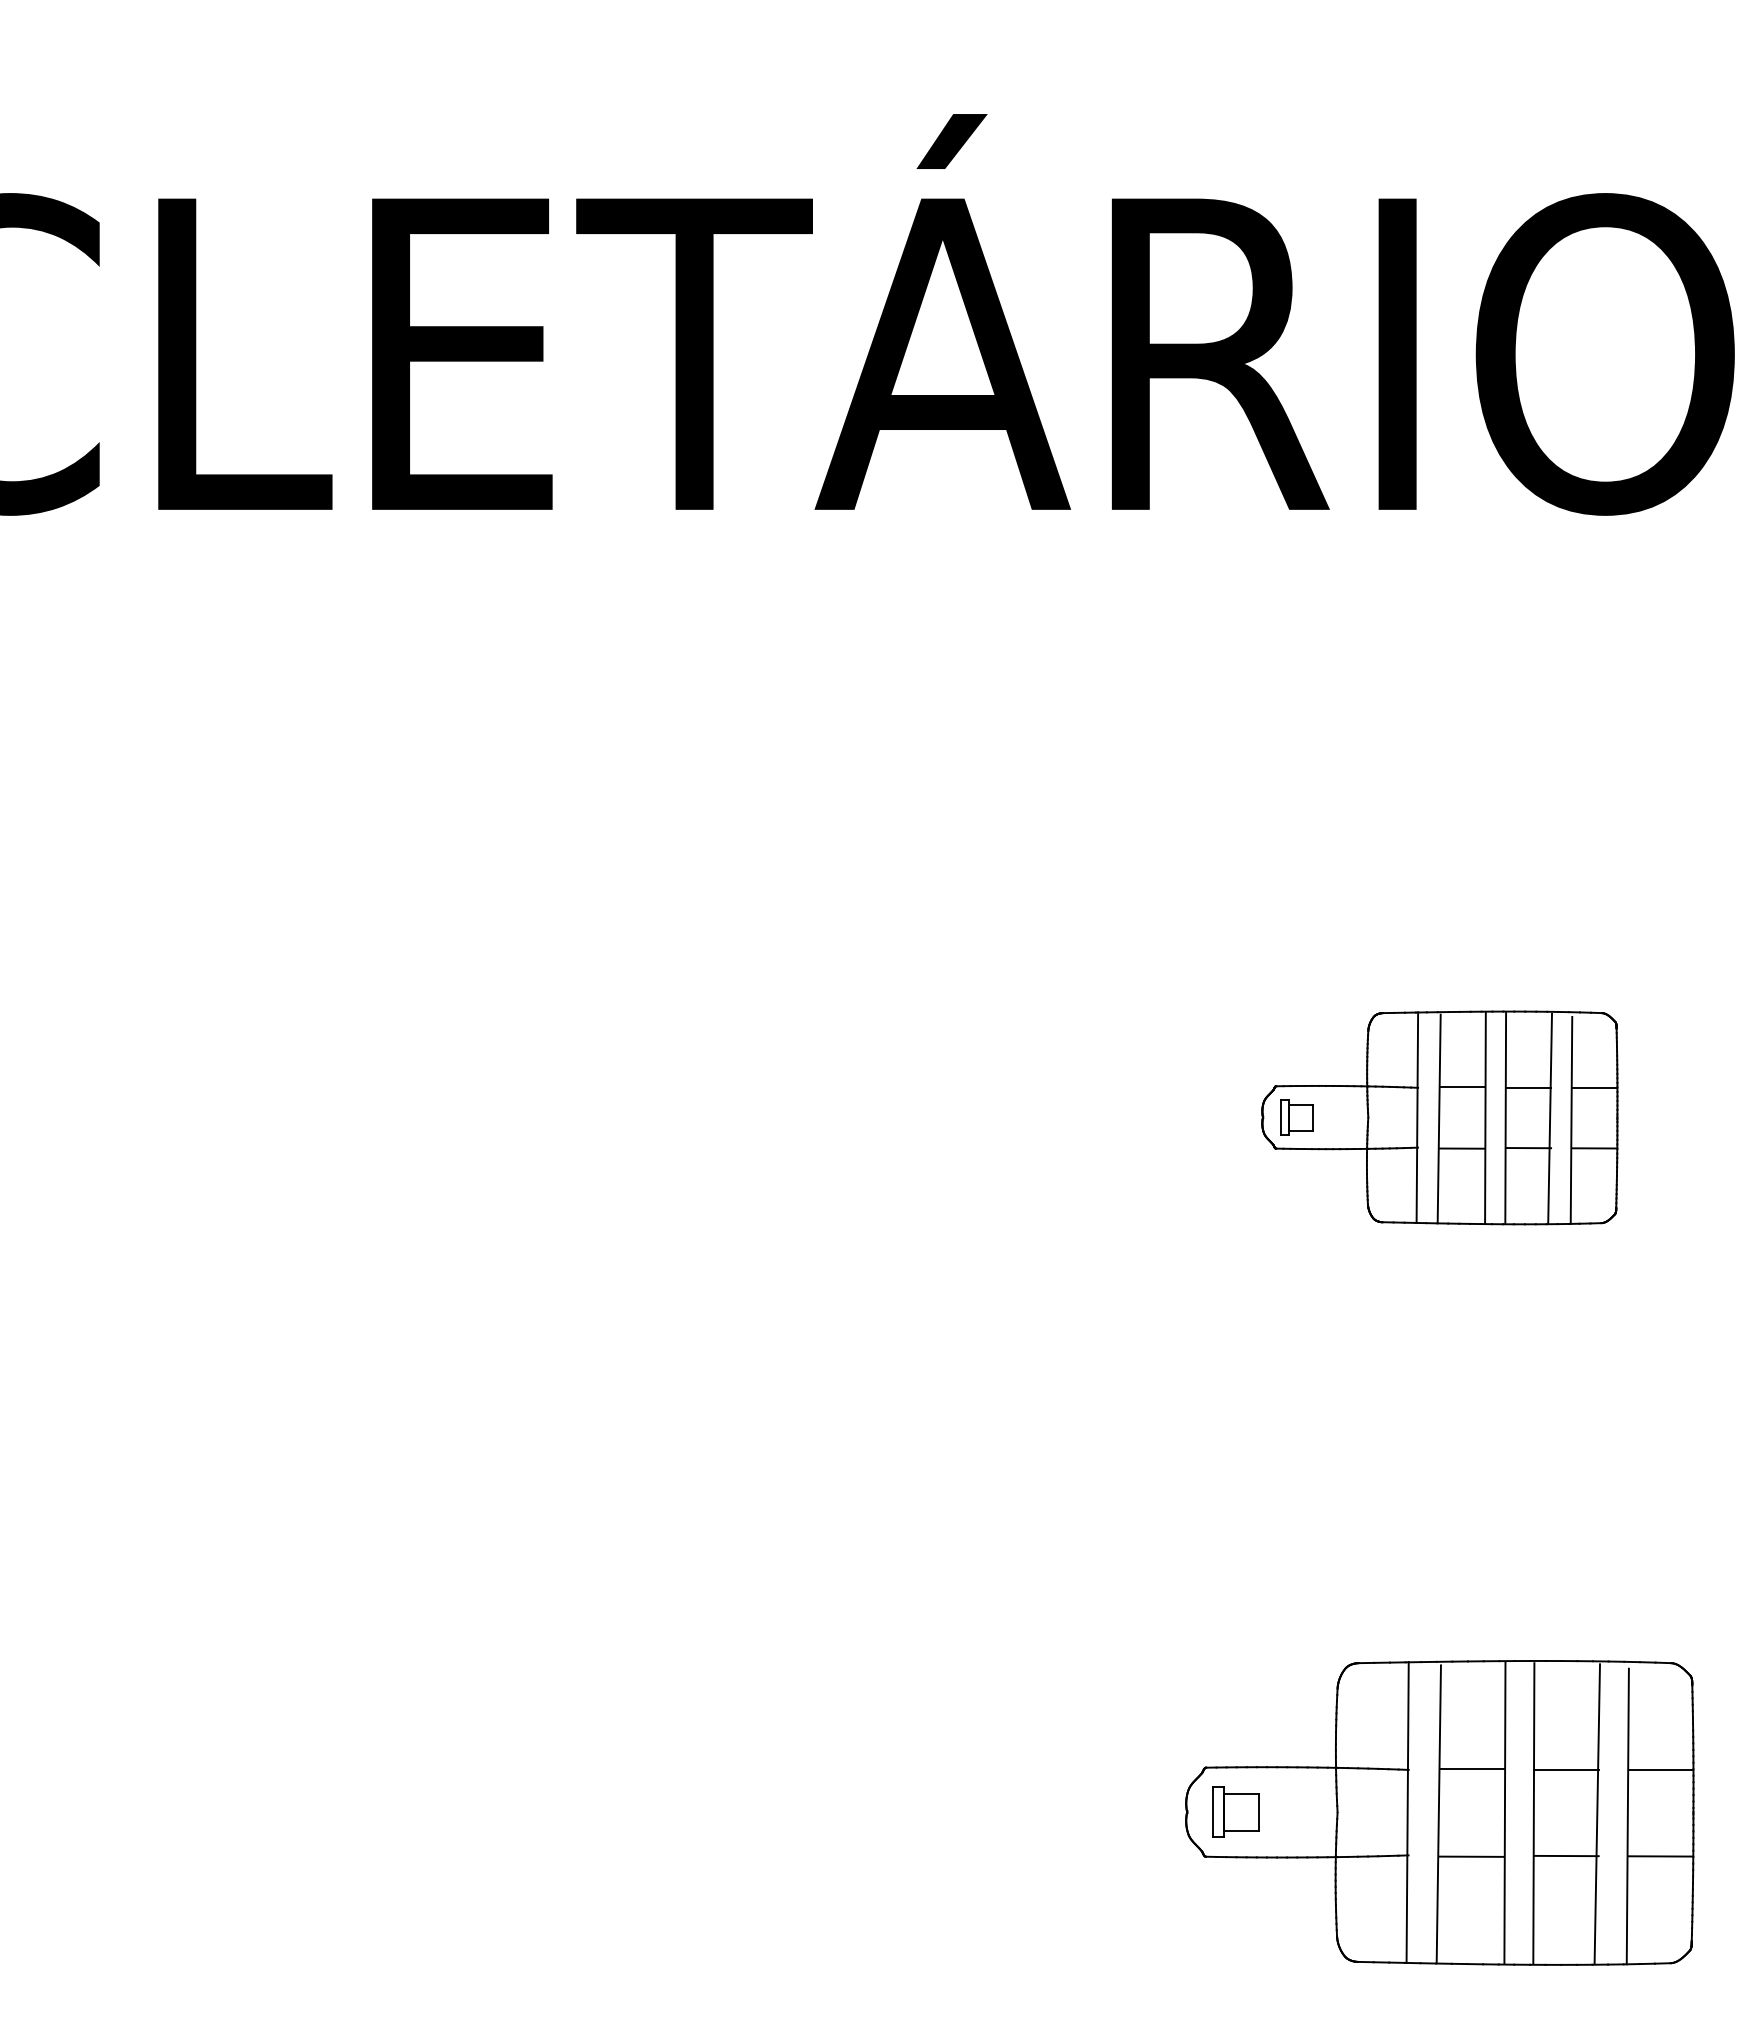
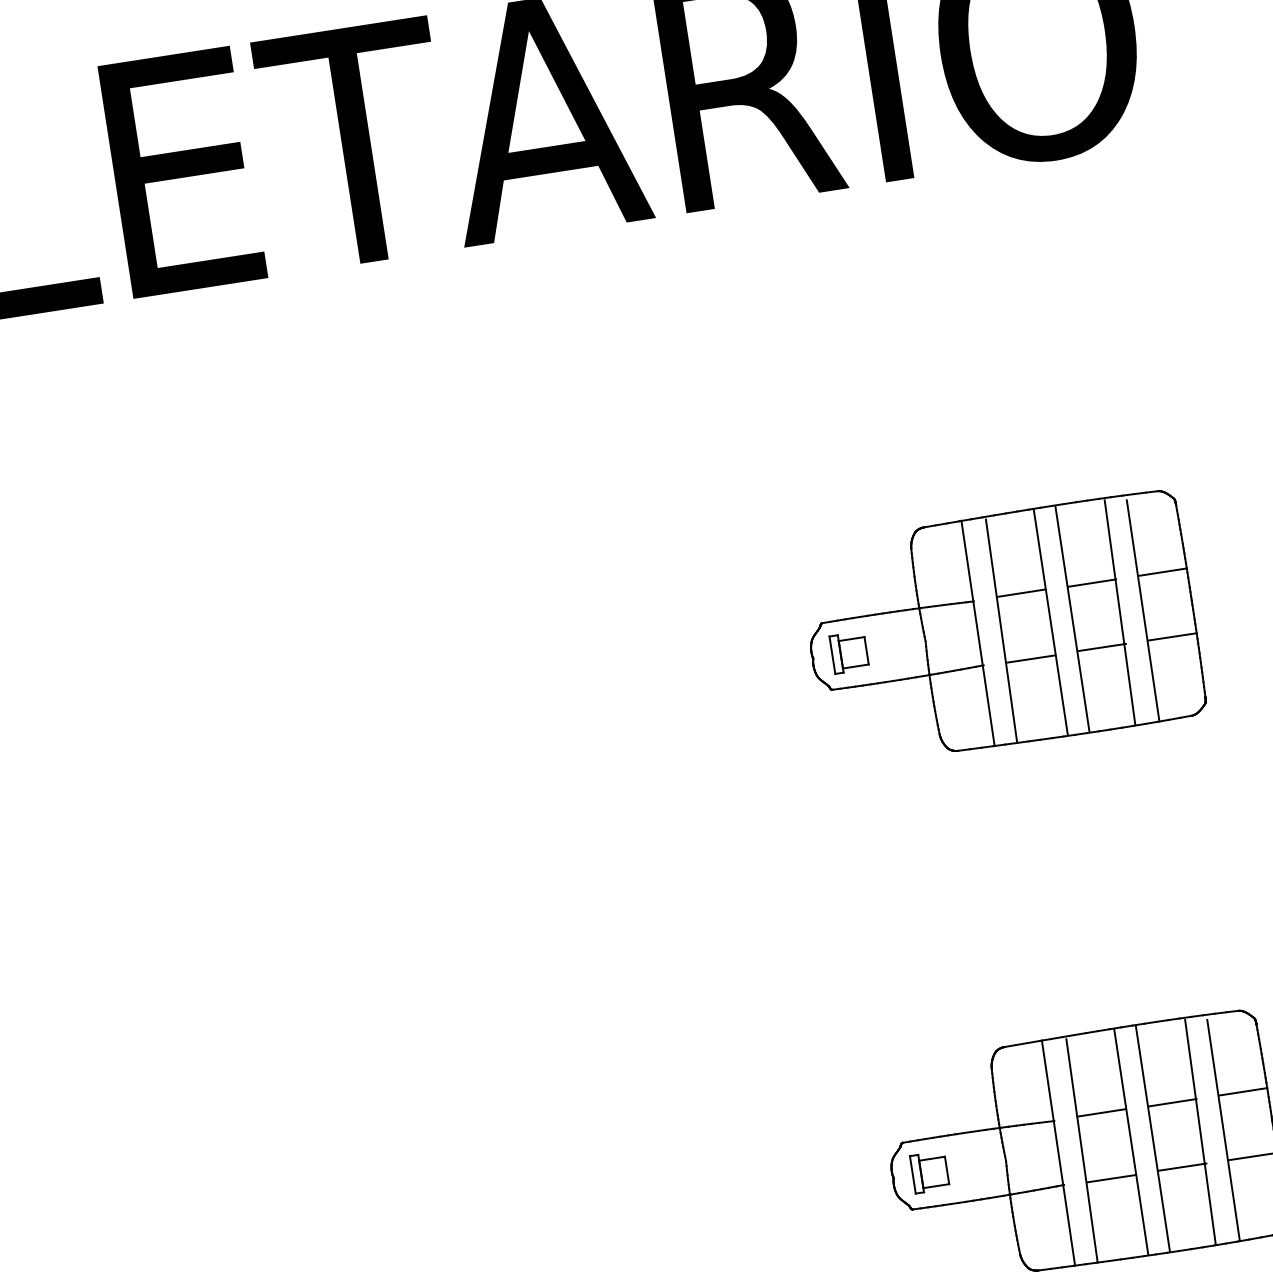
part: (1439, 1117) -> (1001, 629), size x1.43

